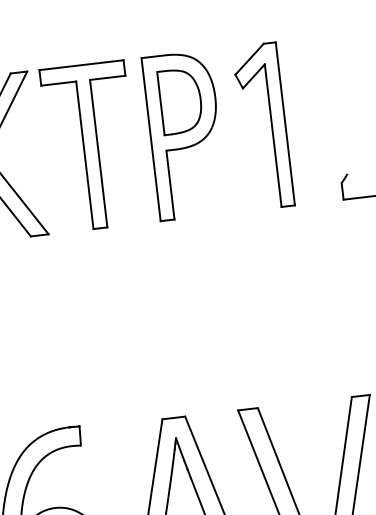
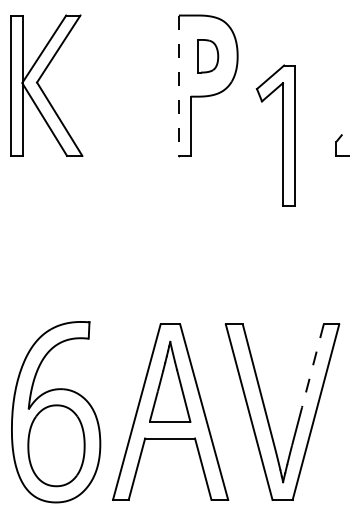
part: (180, 101) -> (207, 56), size x0.6
part: (271, 125) -> (282, 135), moved
line: (150, 140) -> (178, 86), solid -> dashed
part: (90, 146) -> (126, 85), removed
line: (344, 447) -> (312, 366), solid -> dashed

